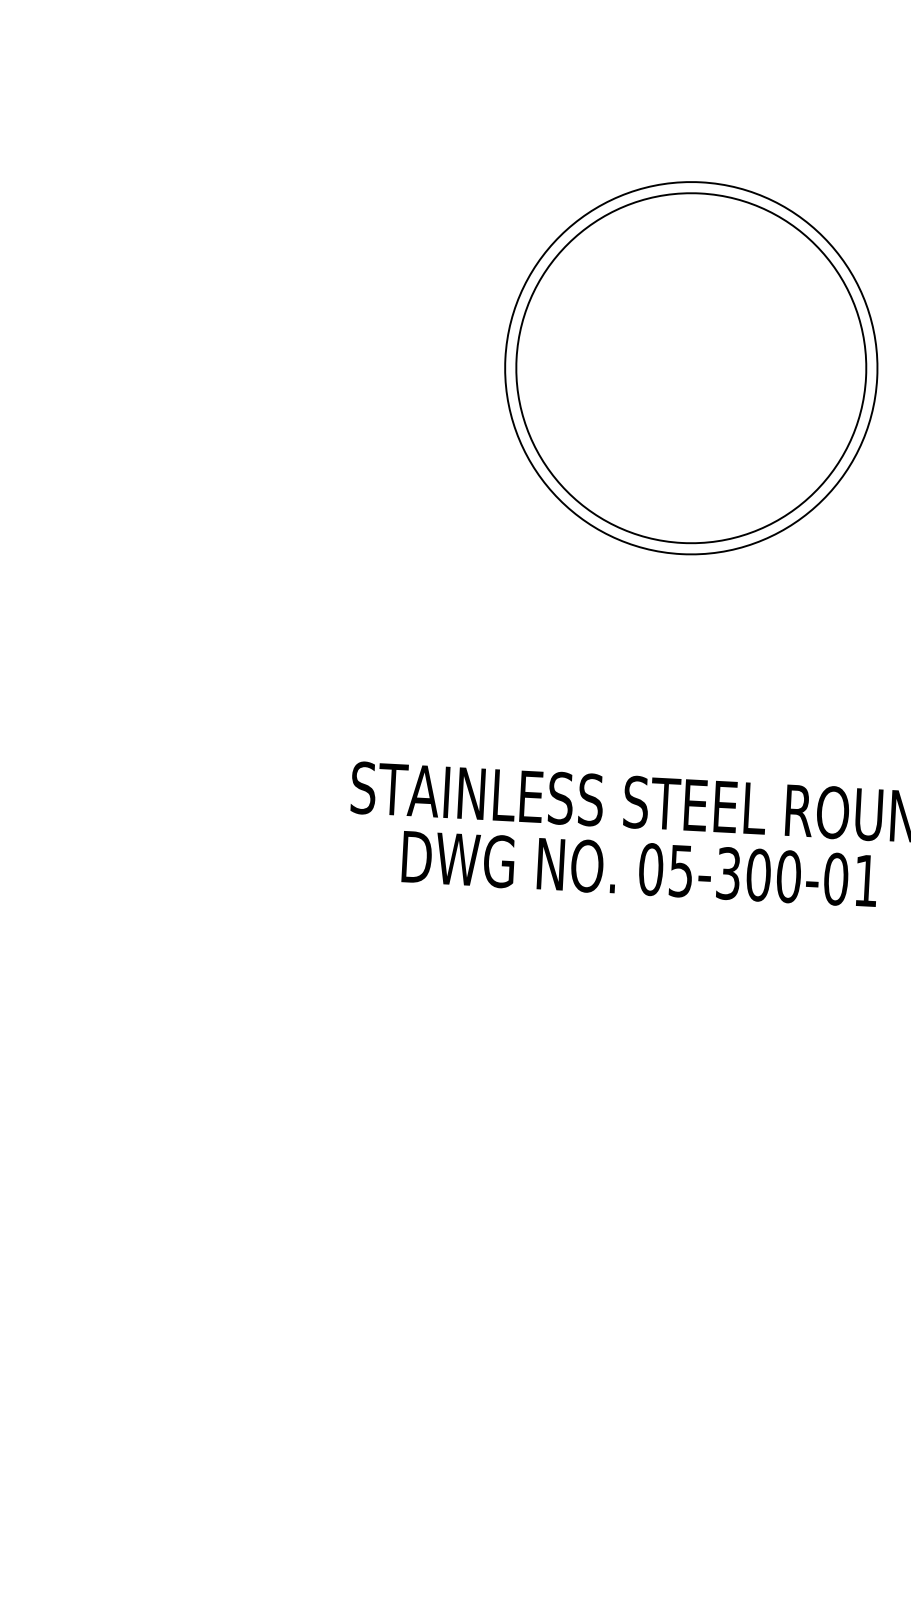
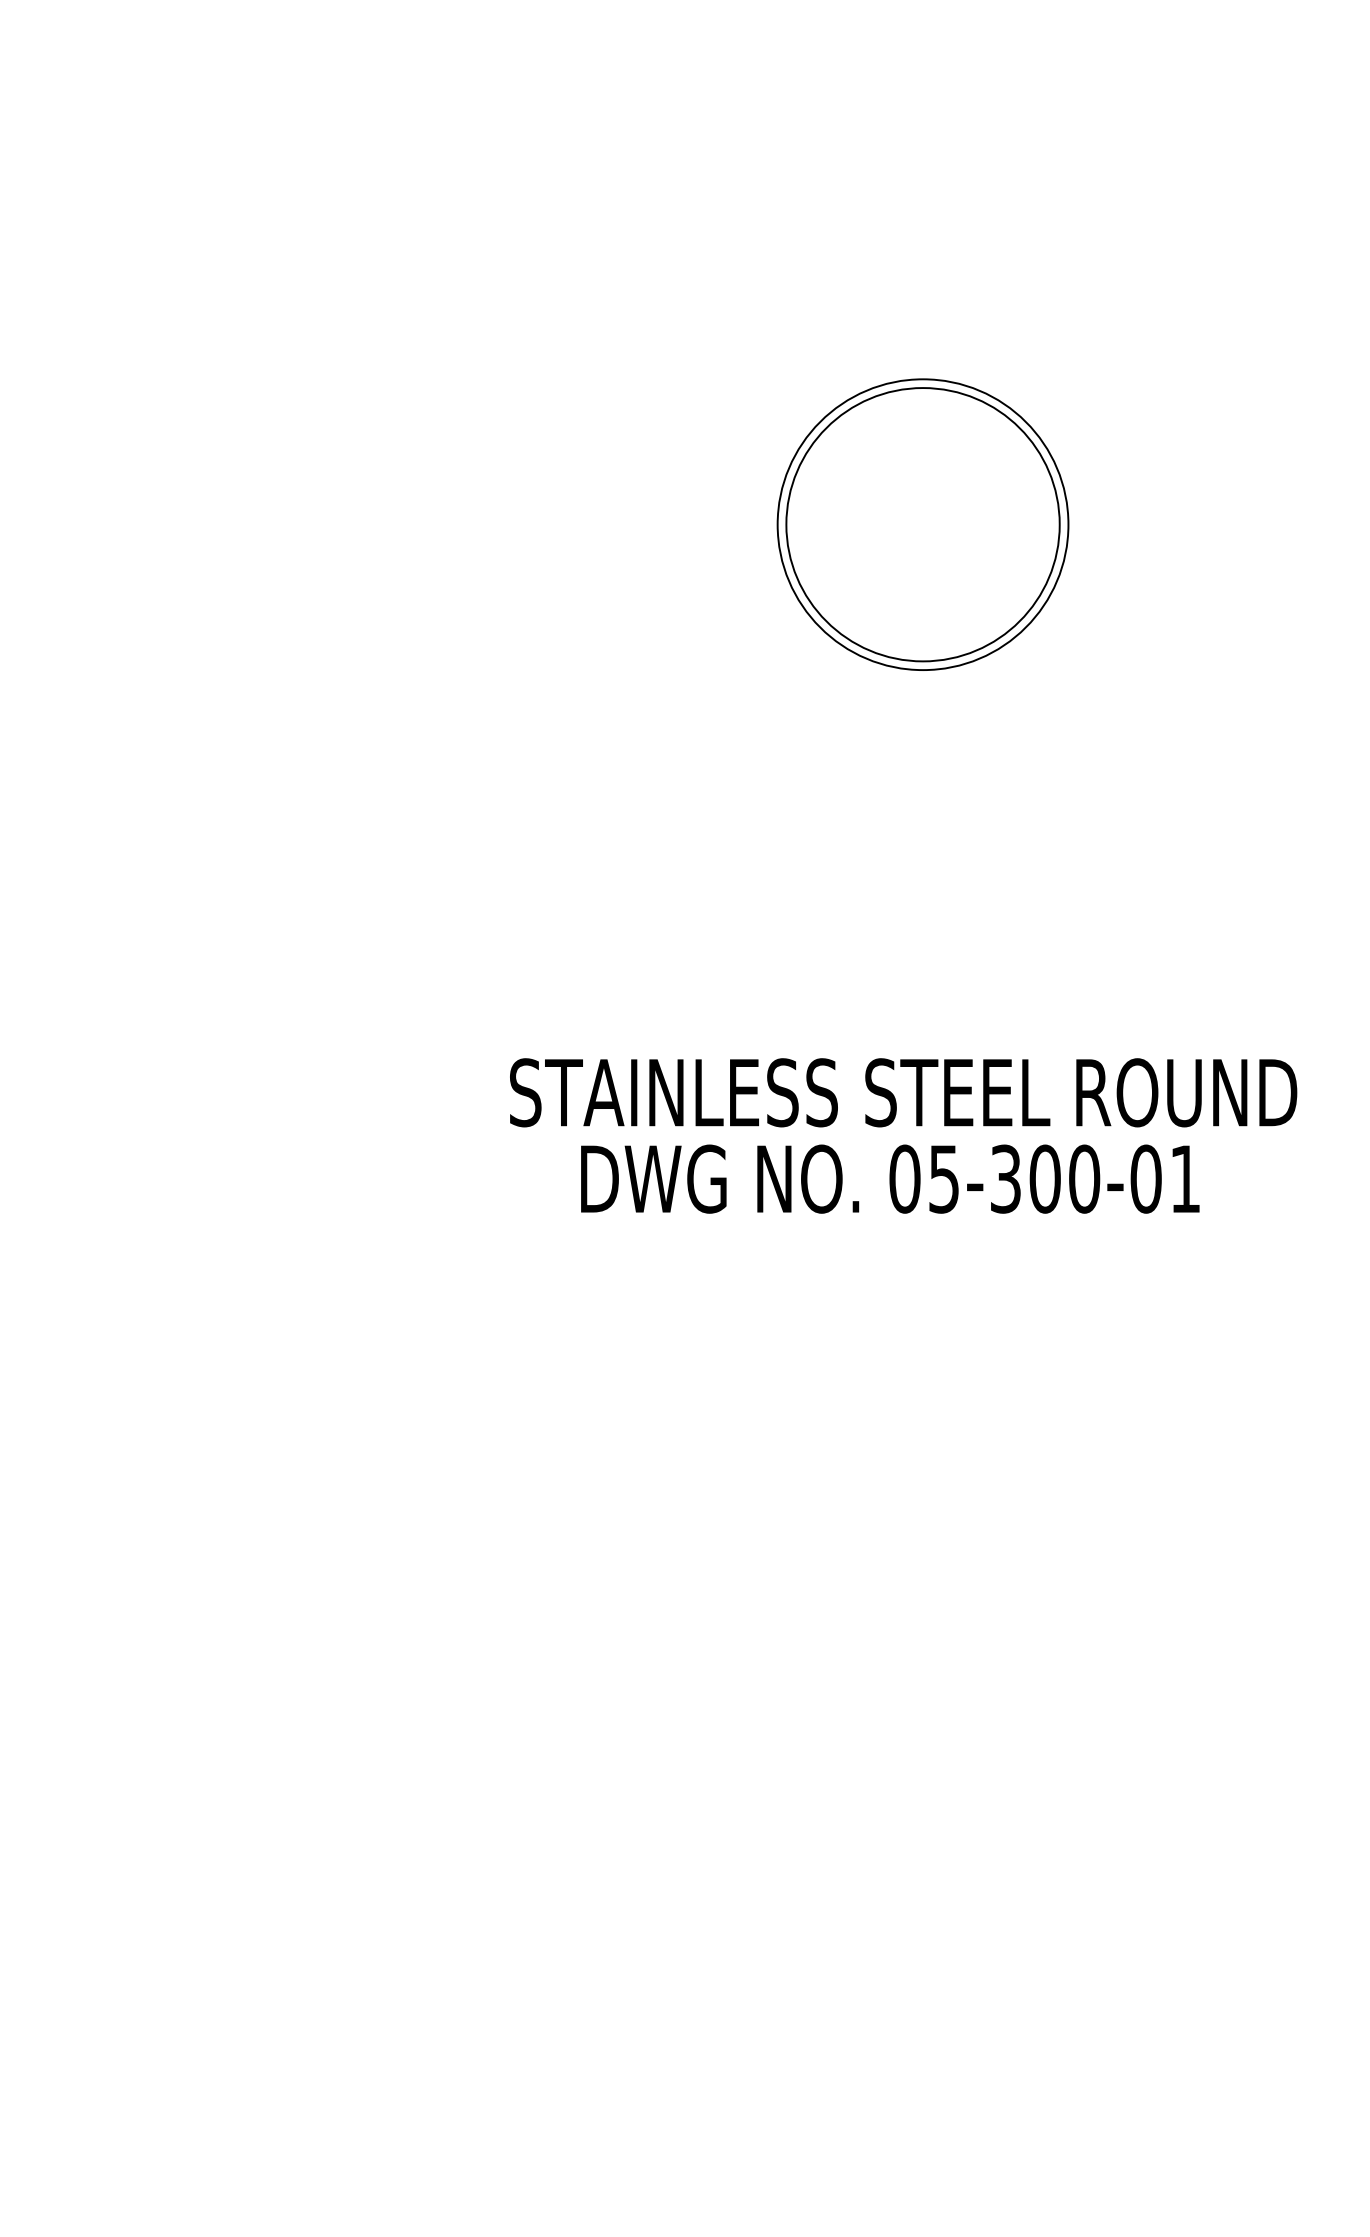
circle: (690, 368) -> (922, 524), size x0.6
circle: (690, 368) -> (922, 524), size x0.6

